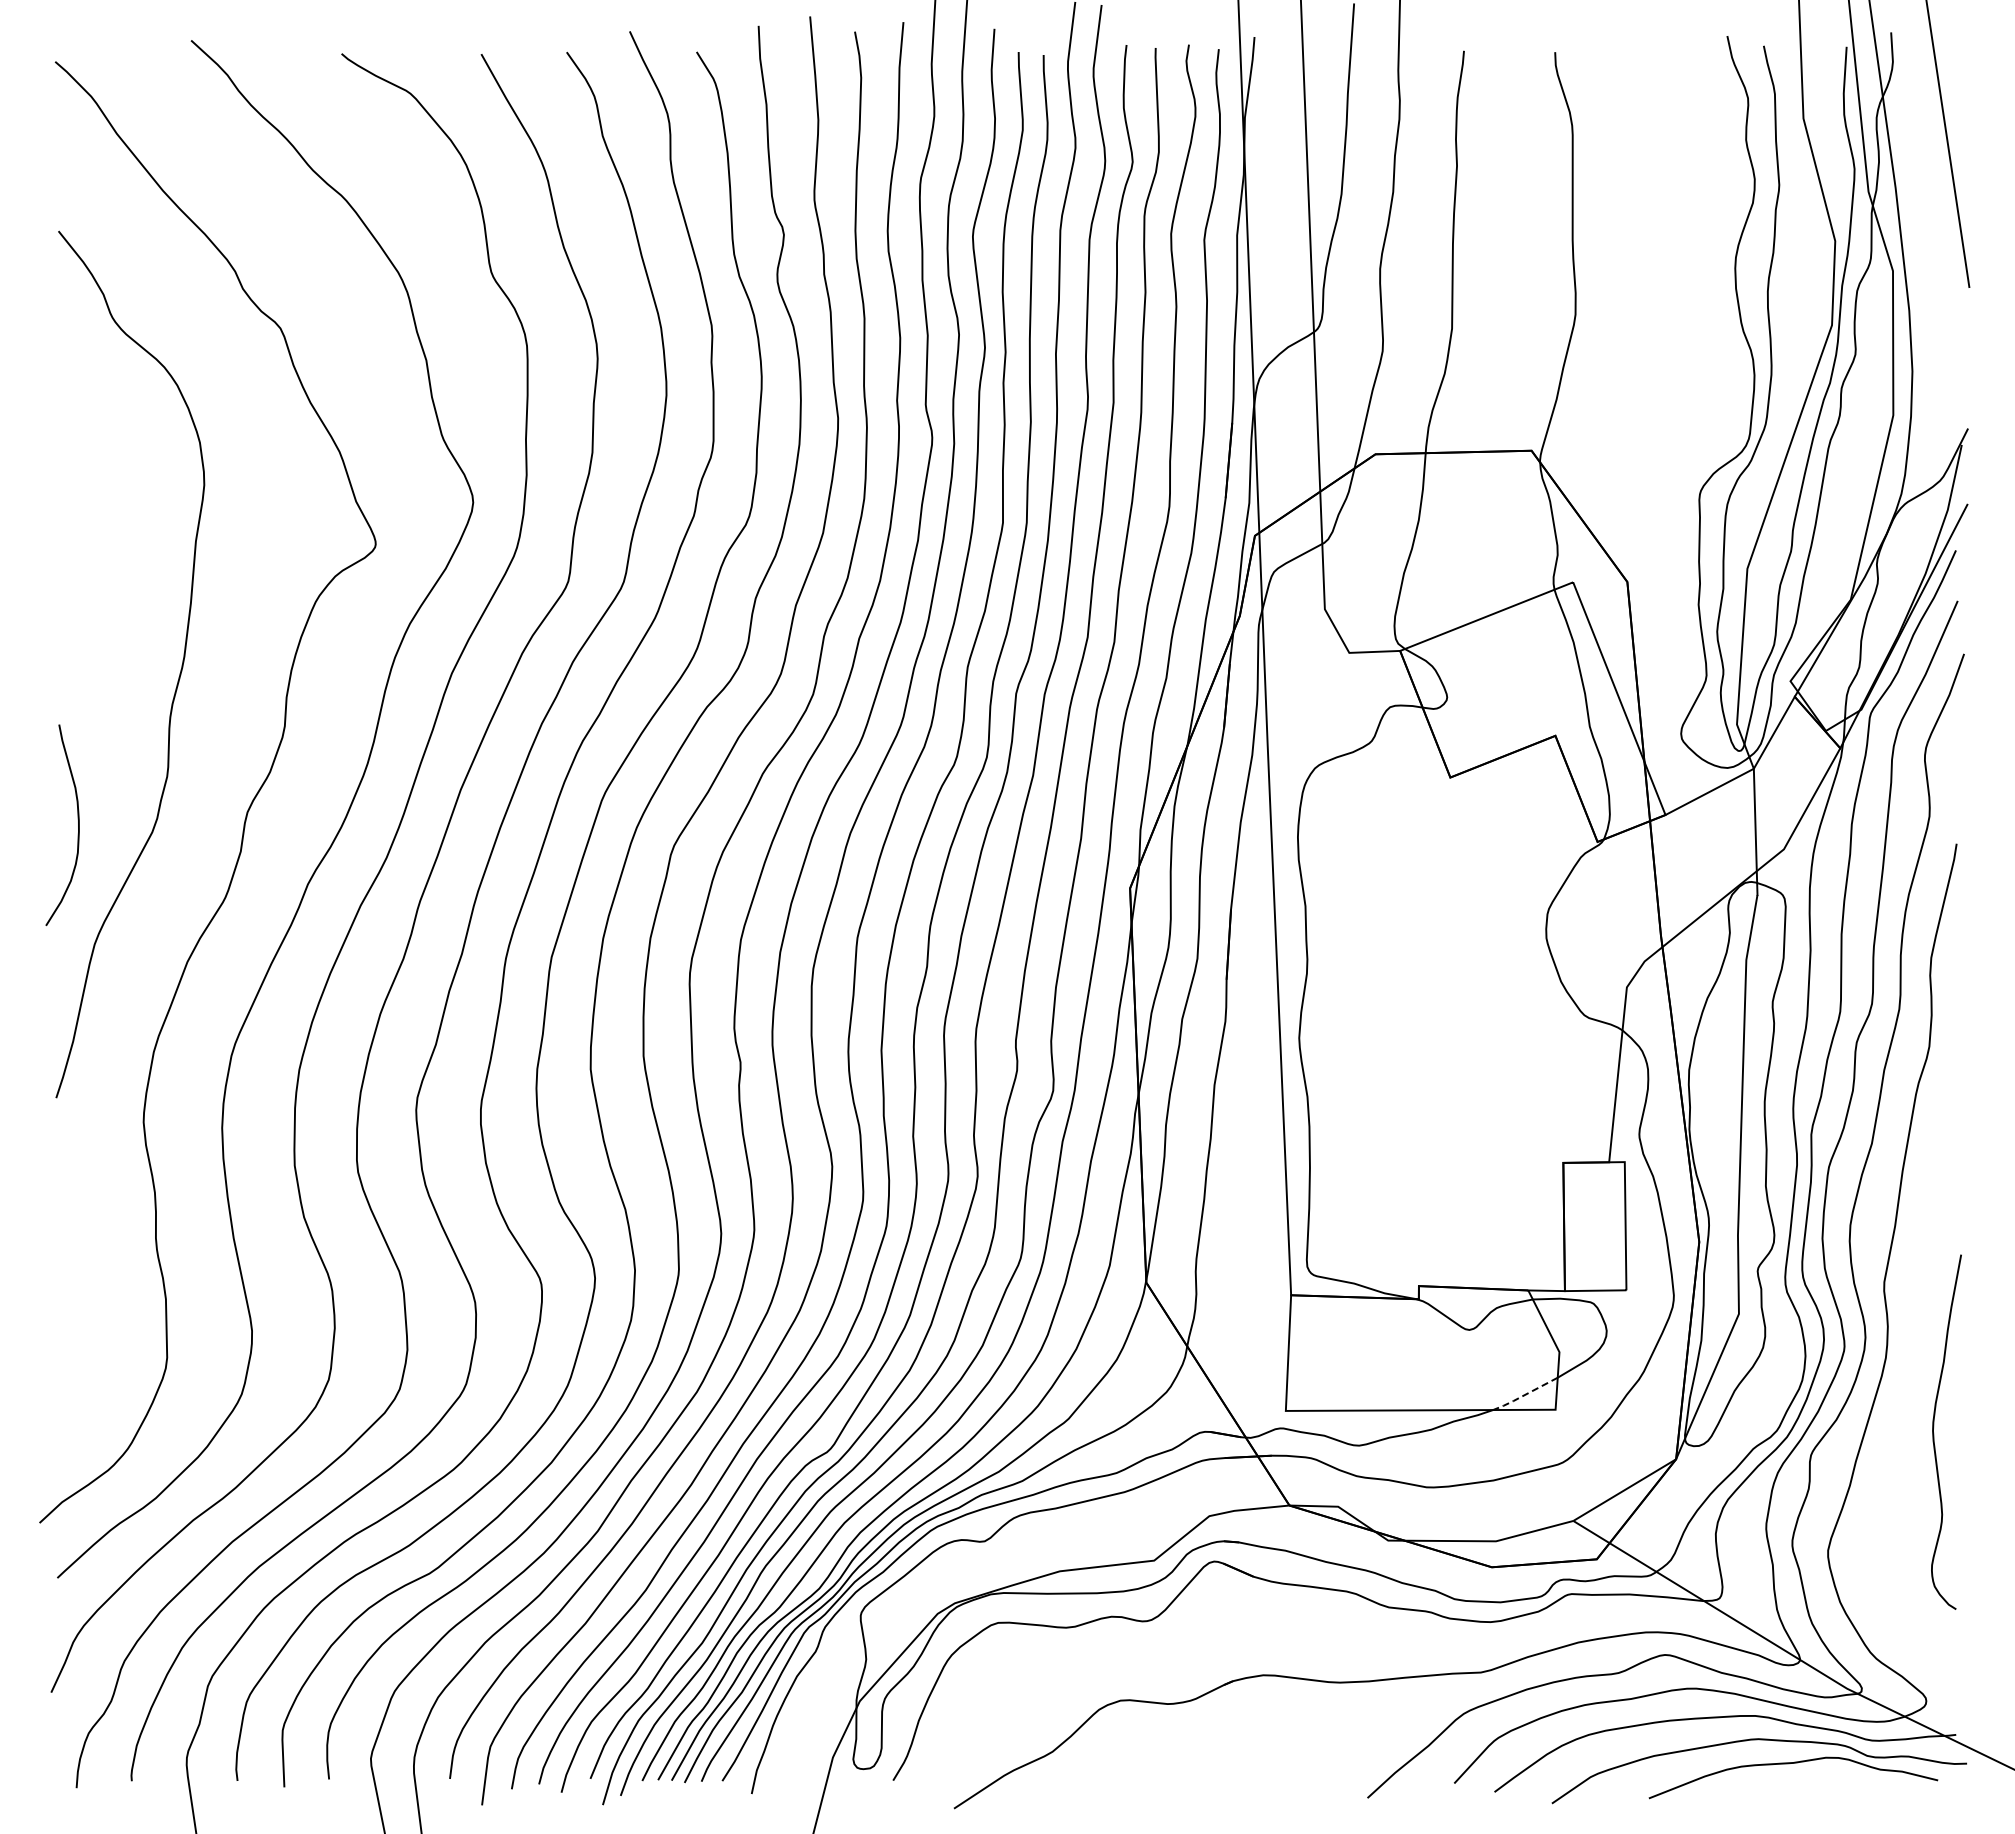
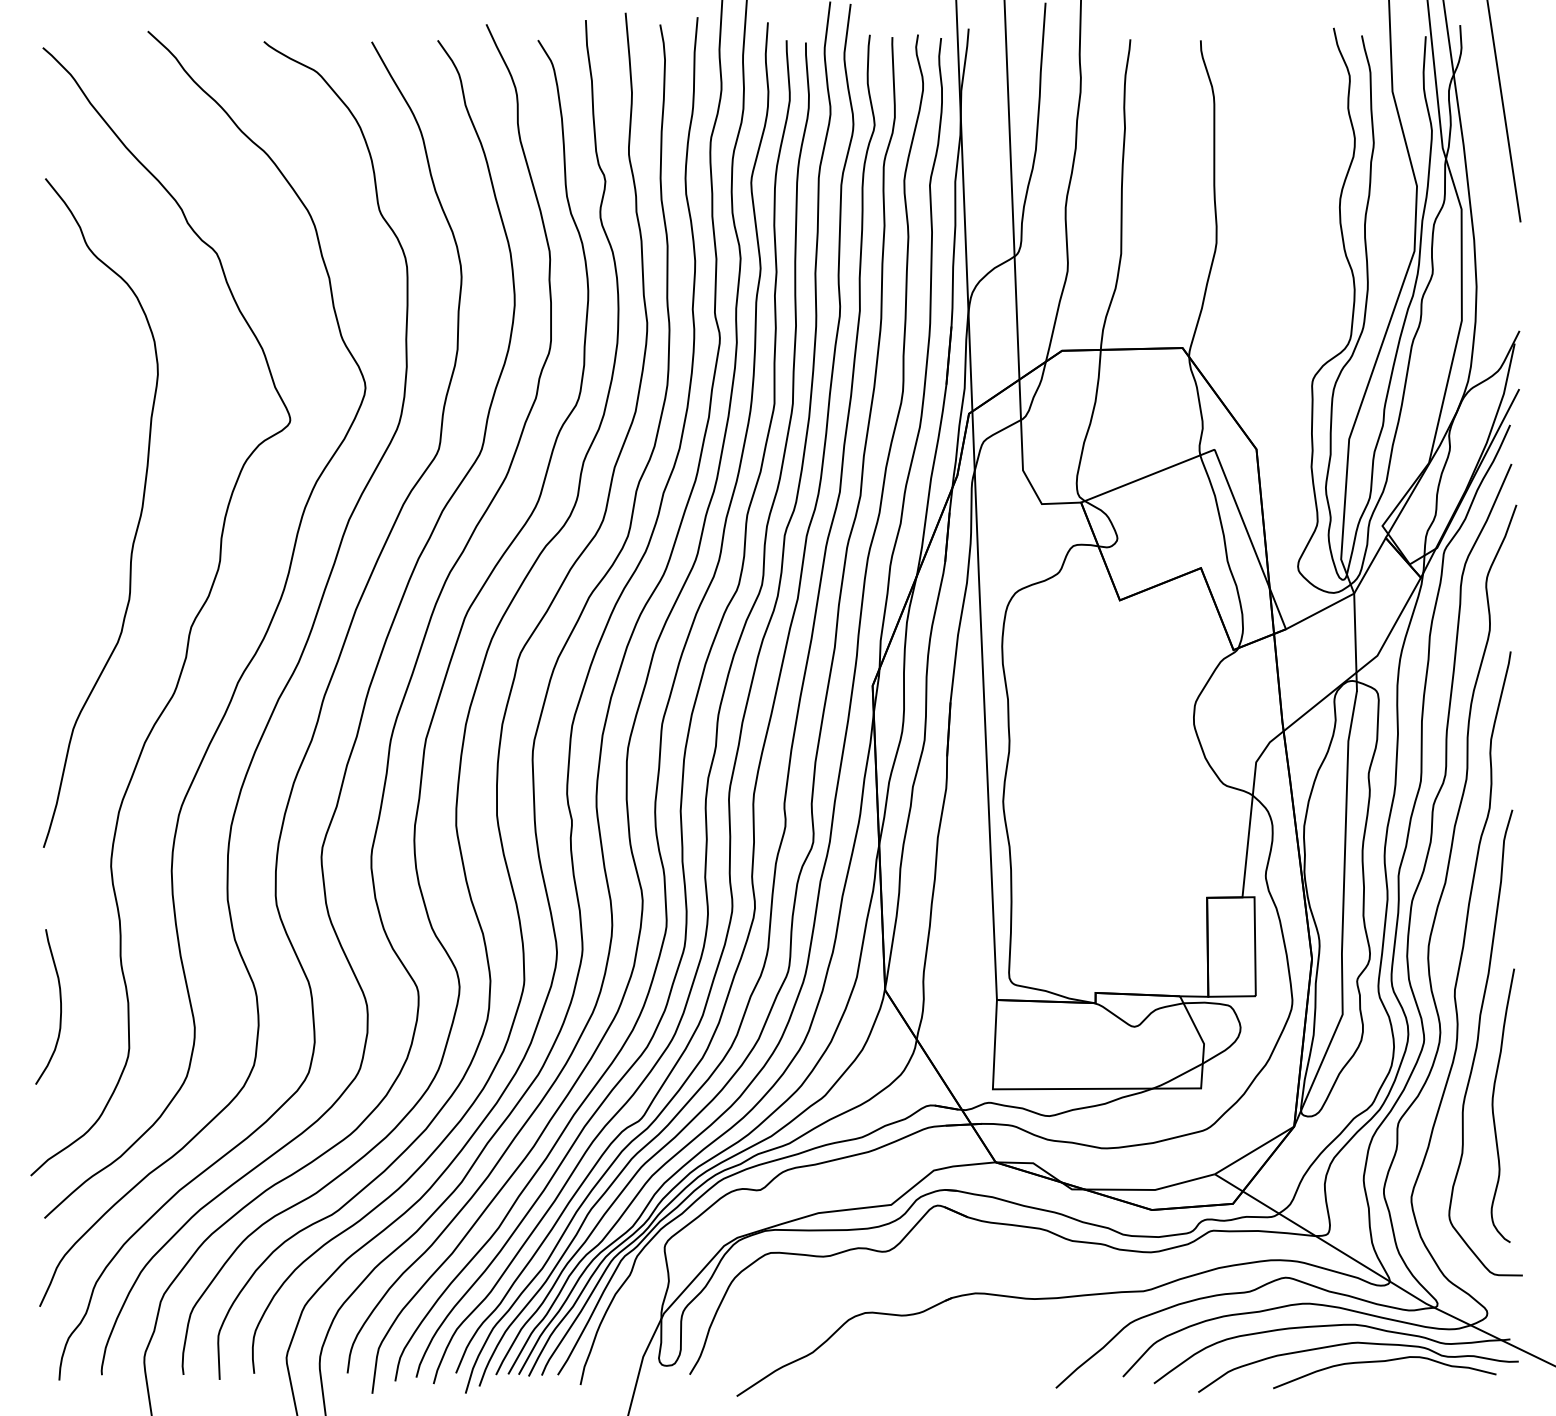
curve: (77, 819) -> (60, 1002), moved
curve: (1914, 1350) -> (1478, 1042), added
line: (1523, 1395) -> (1176, 1077), dashed -> solid

